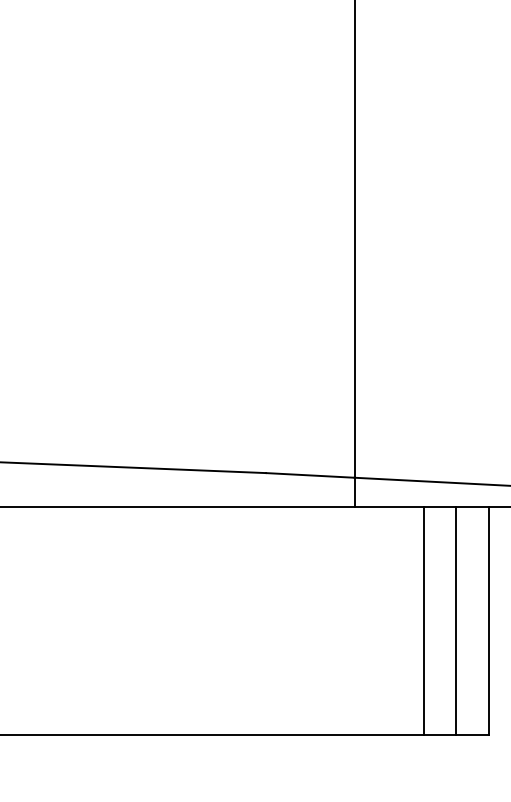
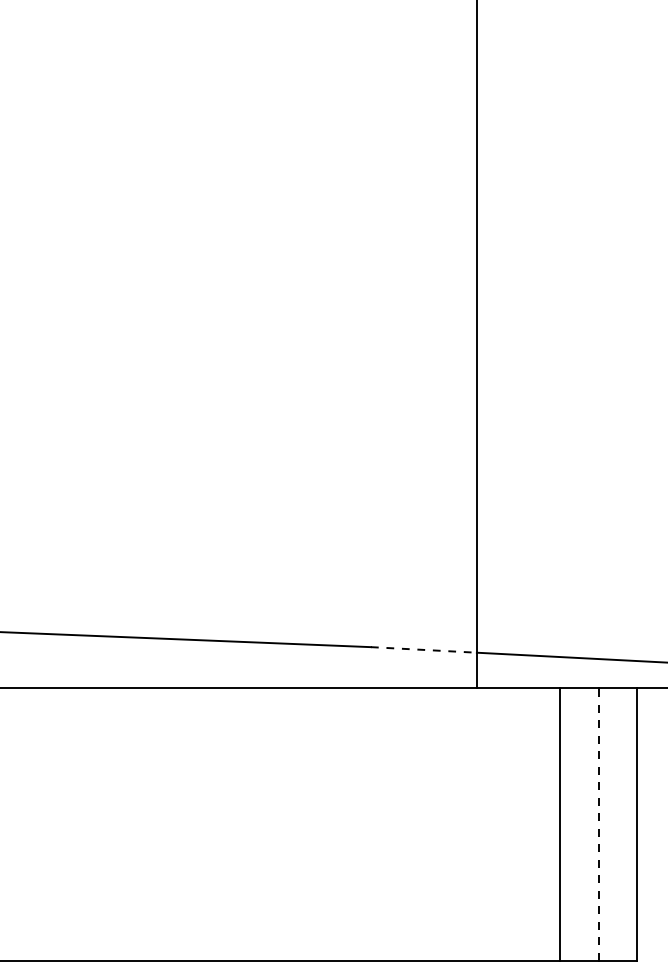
line: (310, 475) -> (424, 649), solid -> dashed
line: (456, 620) -> (598, 823), solid -> dashed

